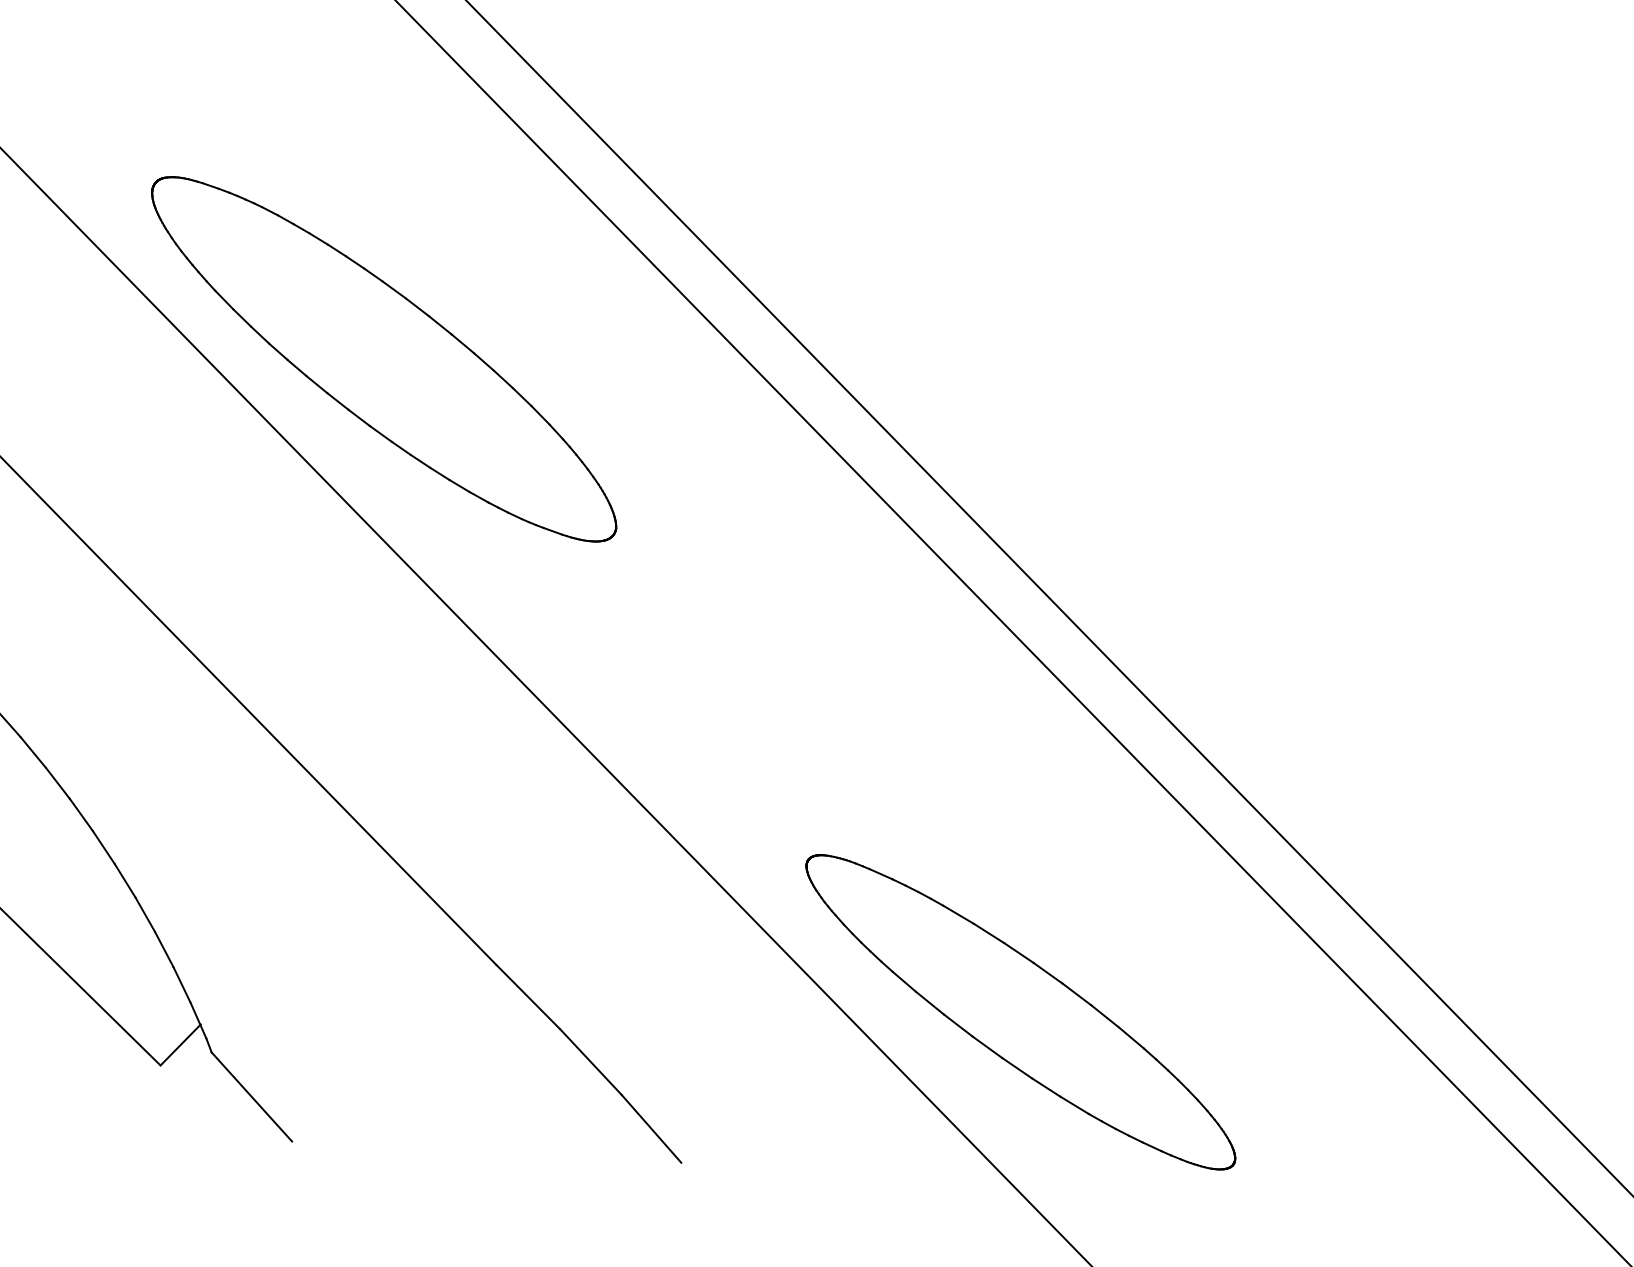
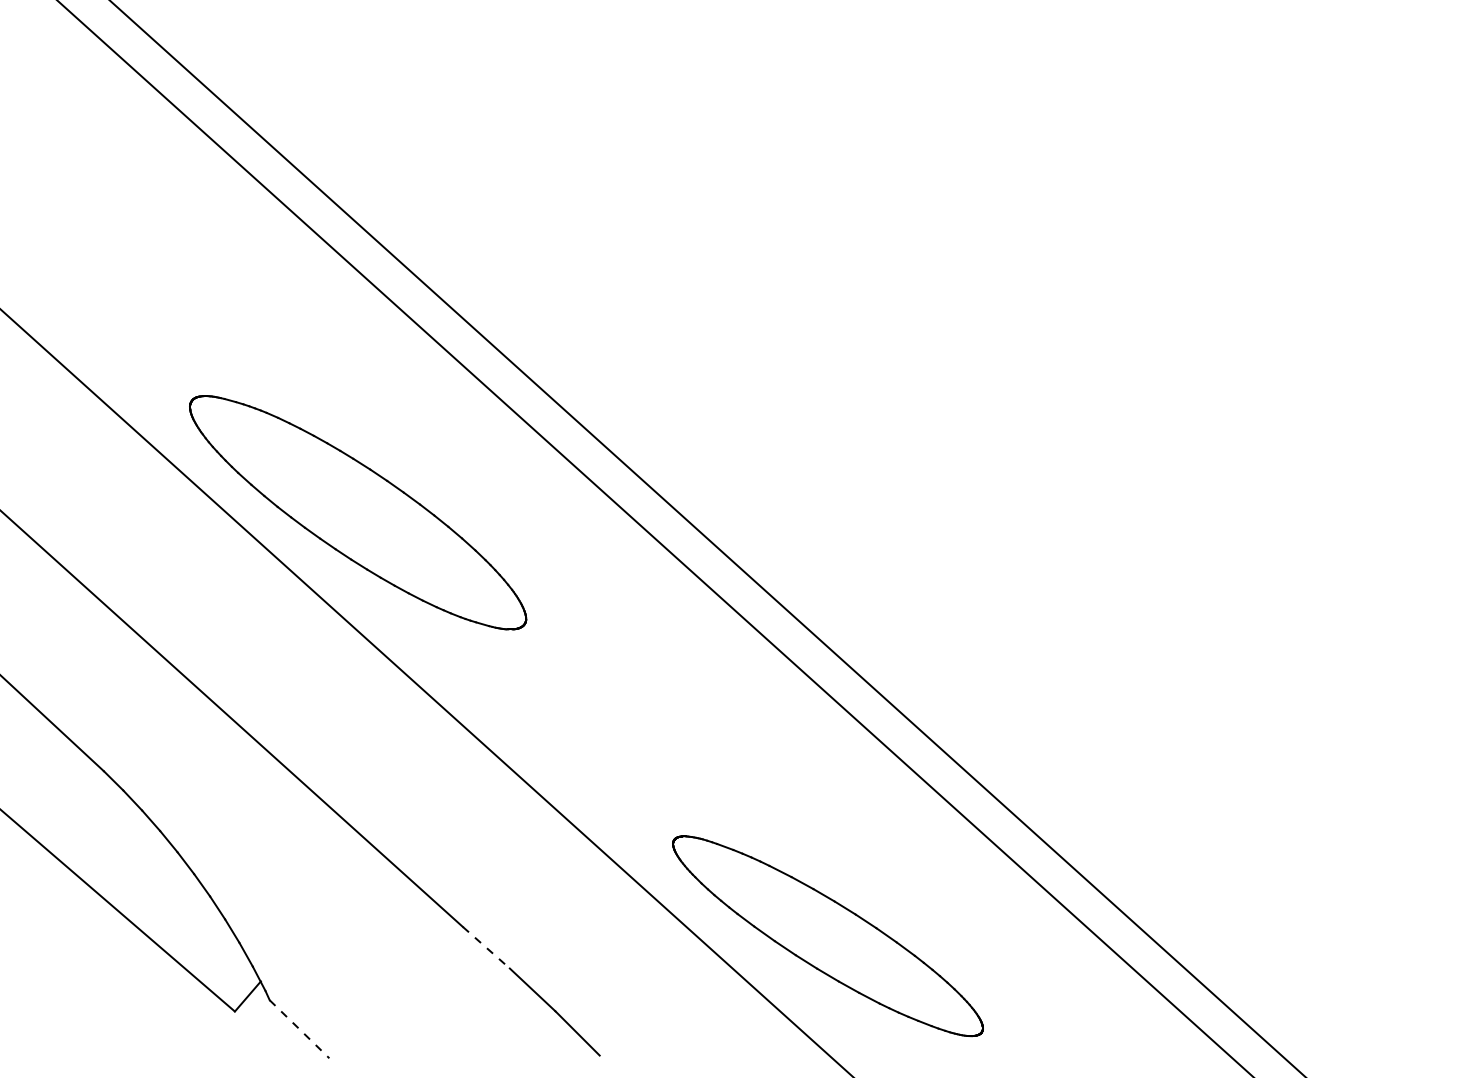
line: (528, 998) -> (486, 948), solid -> dashed
line: (251, 1097) -> (299, 1029), solid -> dashed

